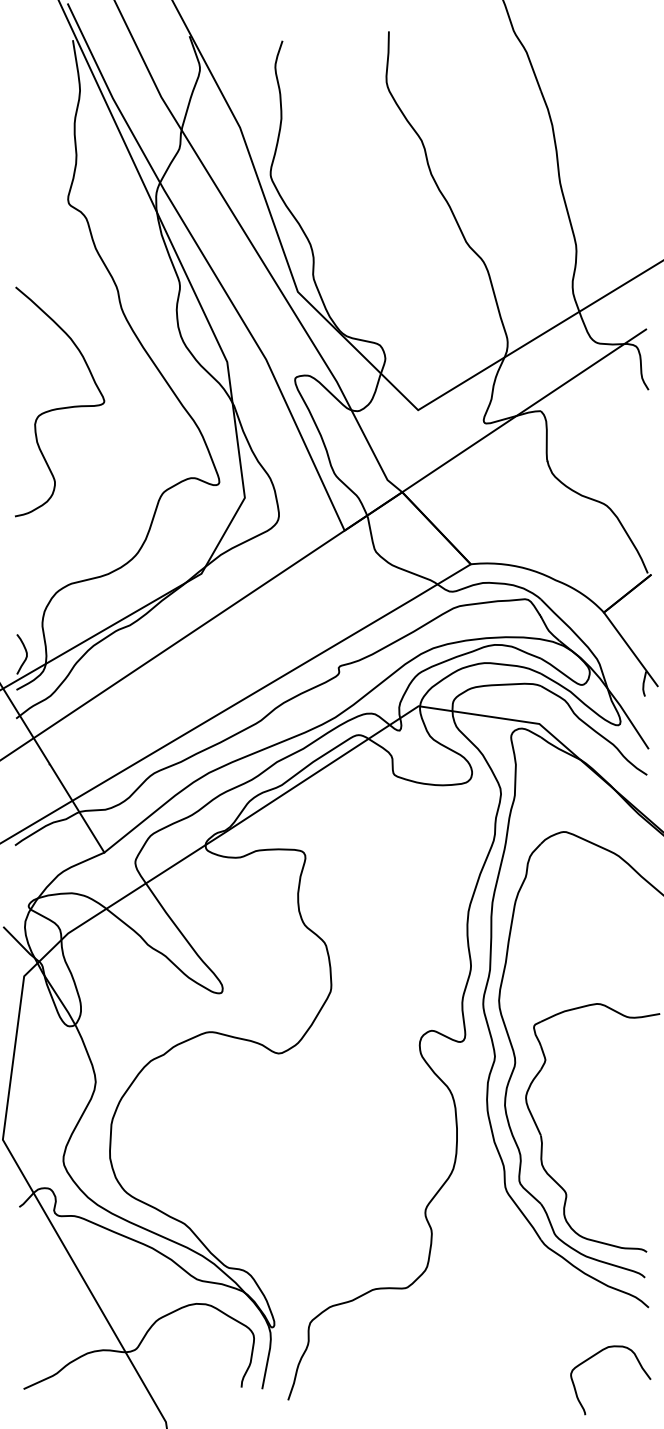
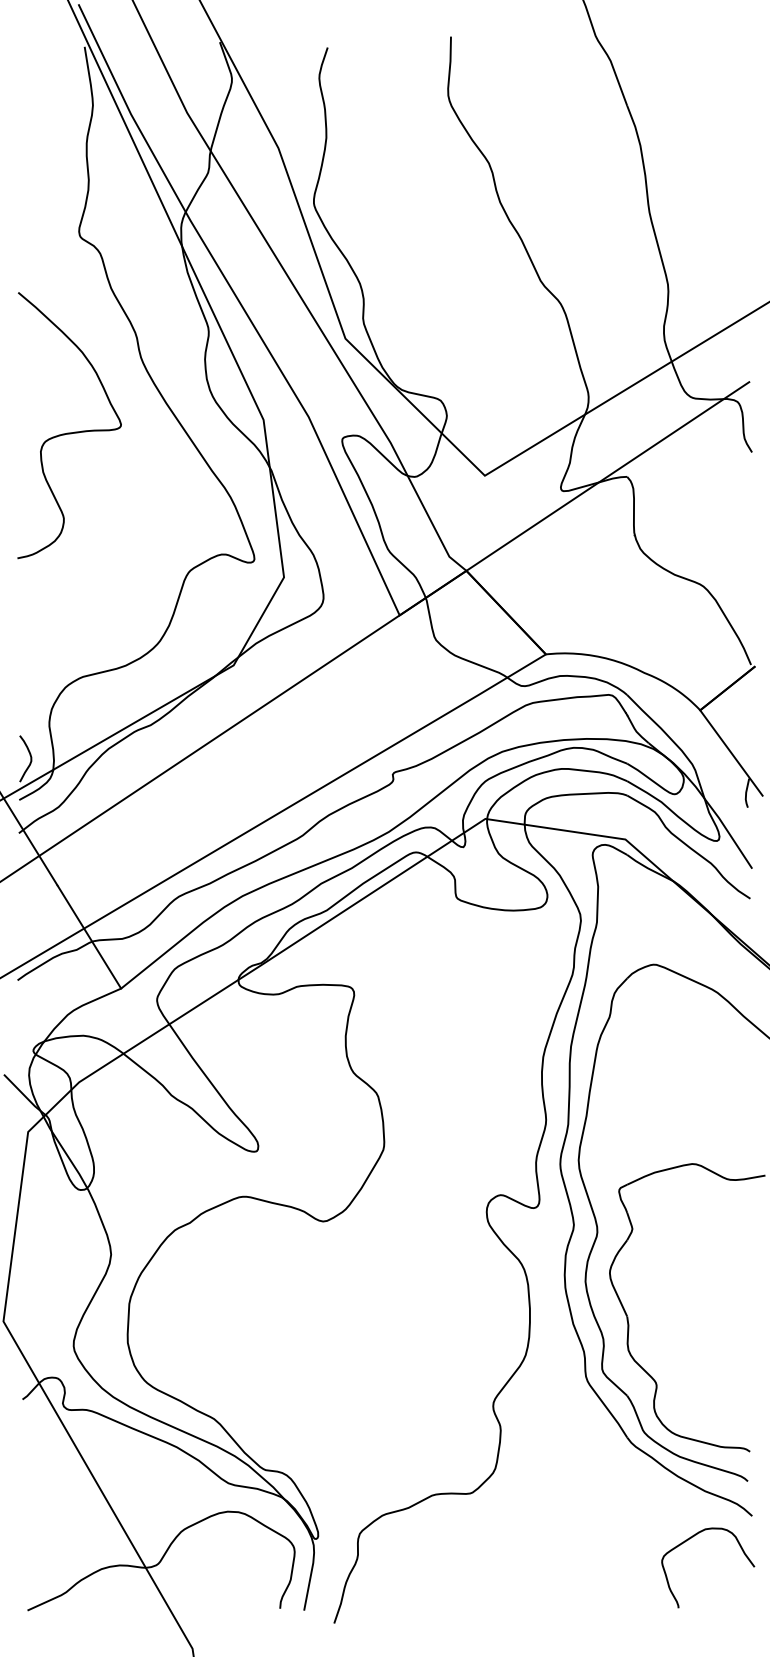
curve: (60, 407) -> (70, 432), moved
curve: (594, 1356) -> (689, 1540), moved

